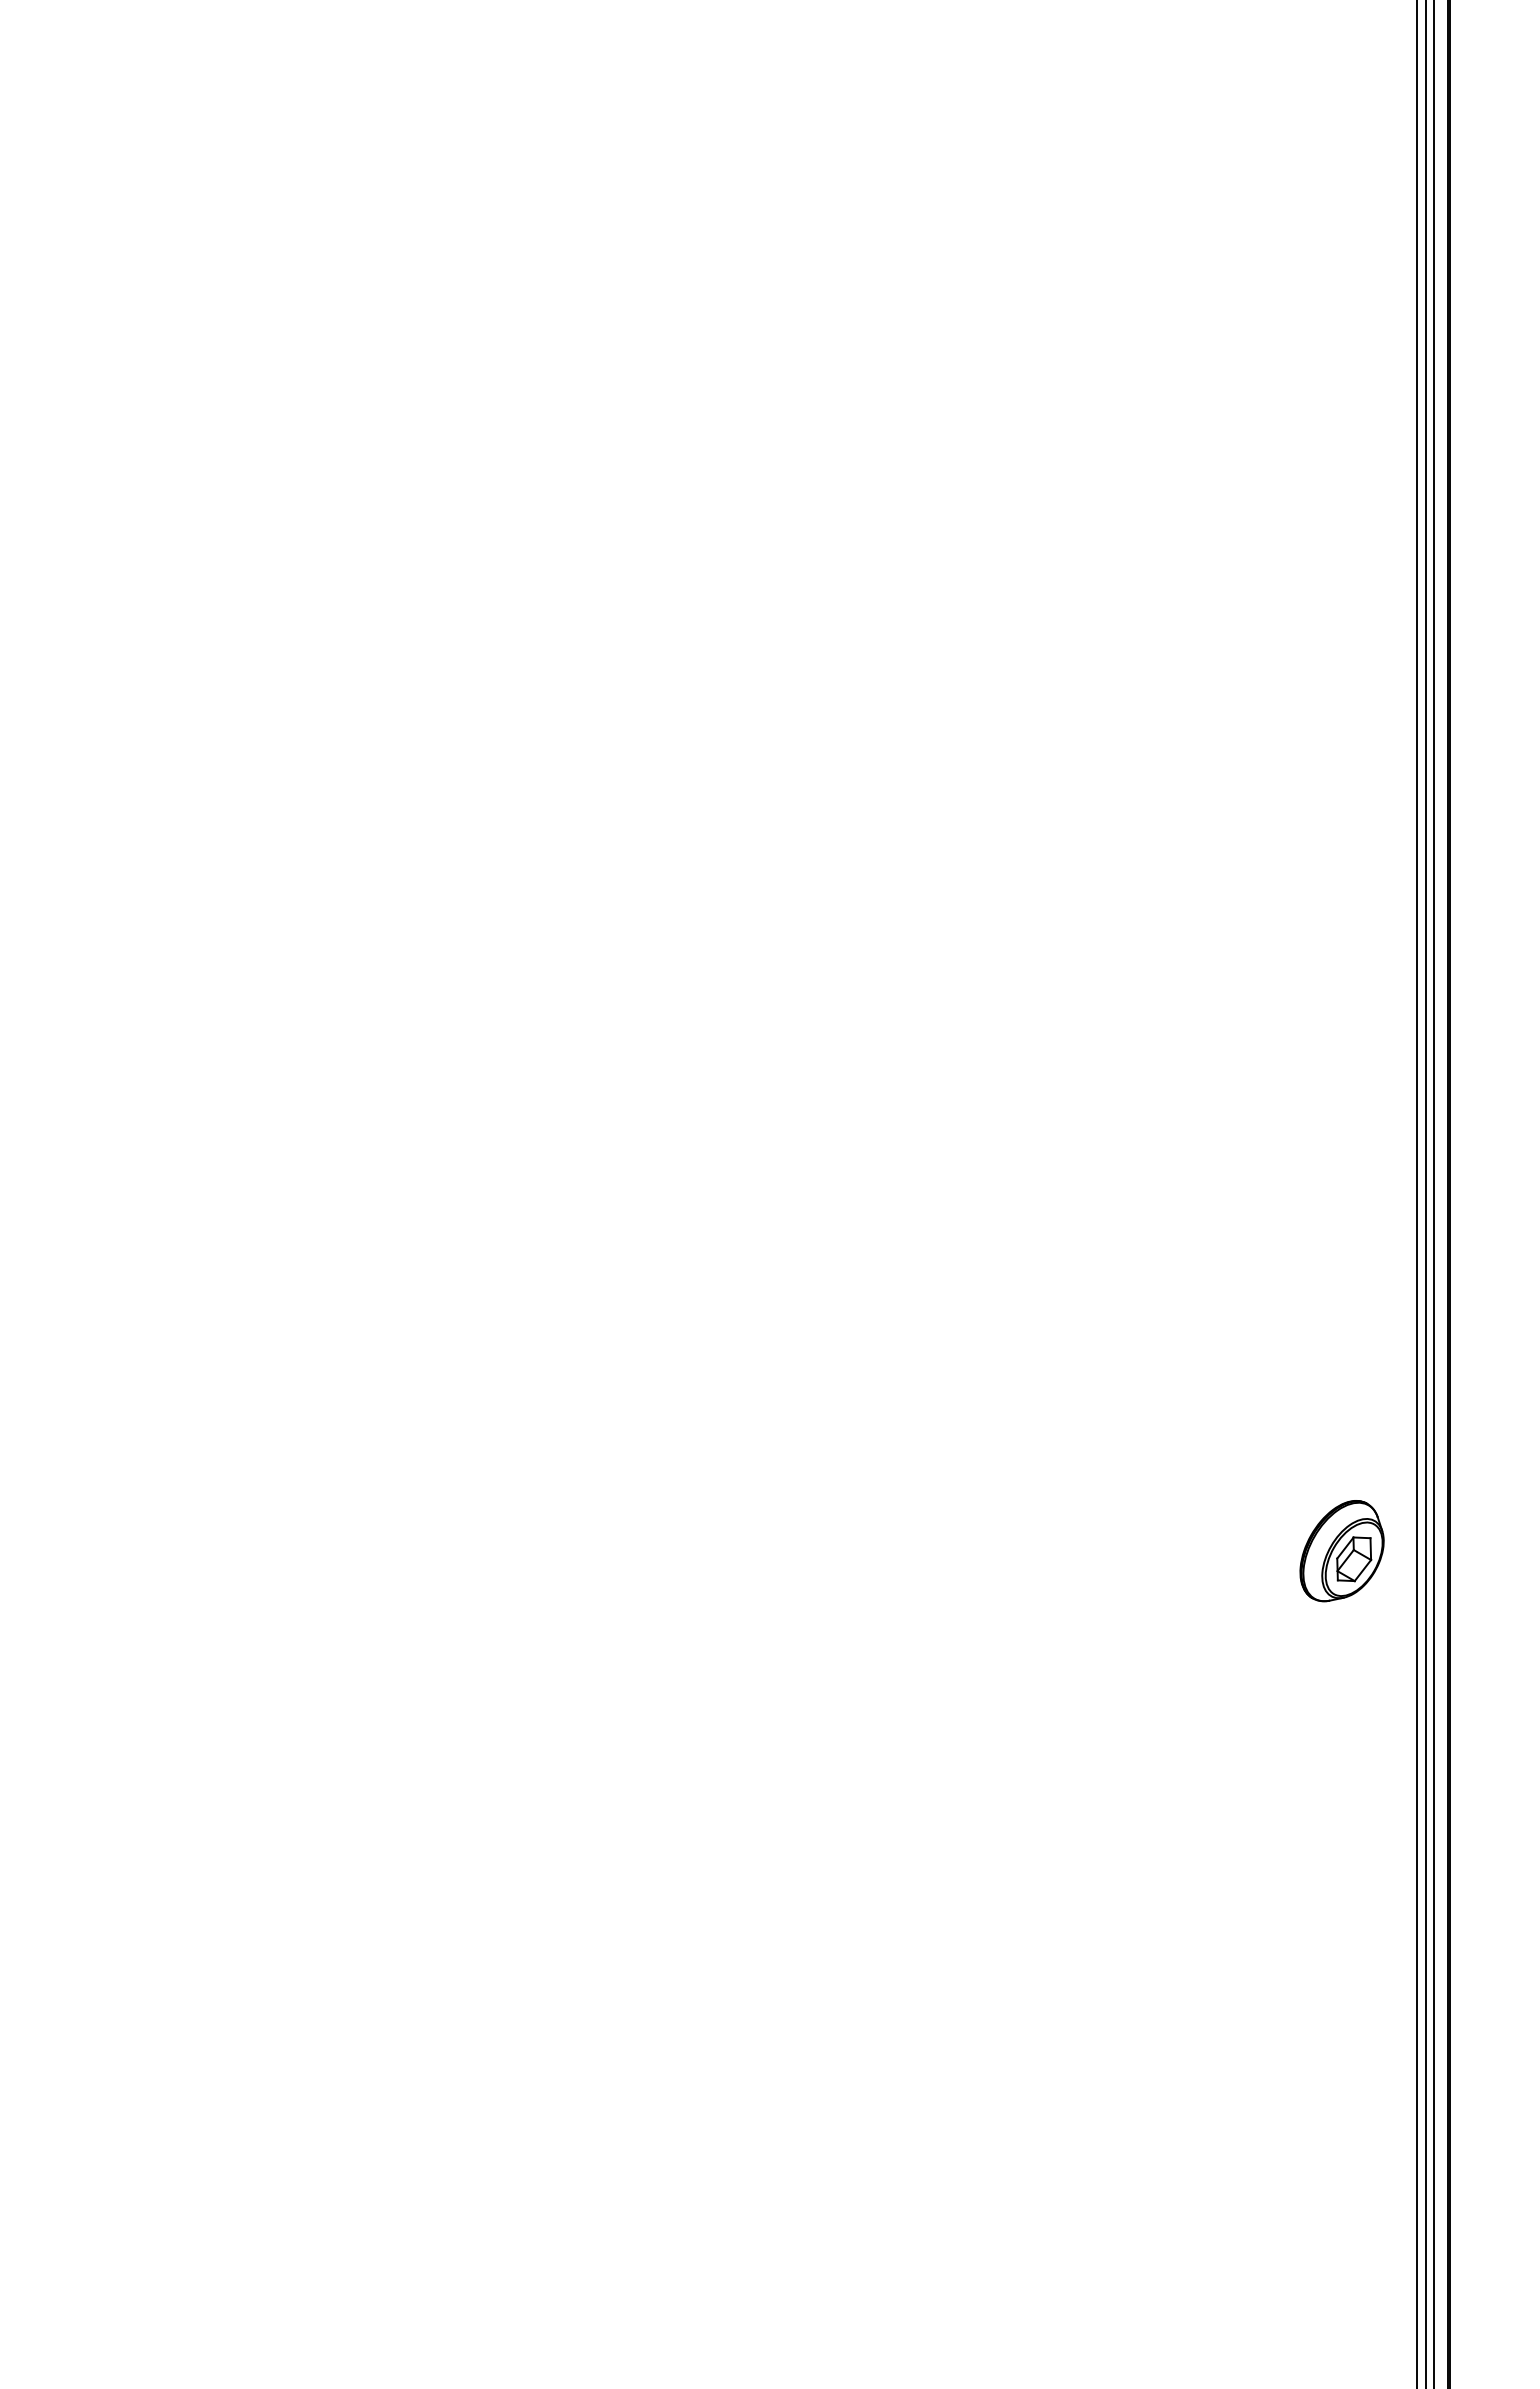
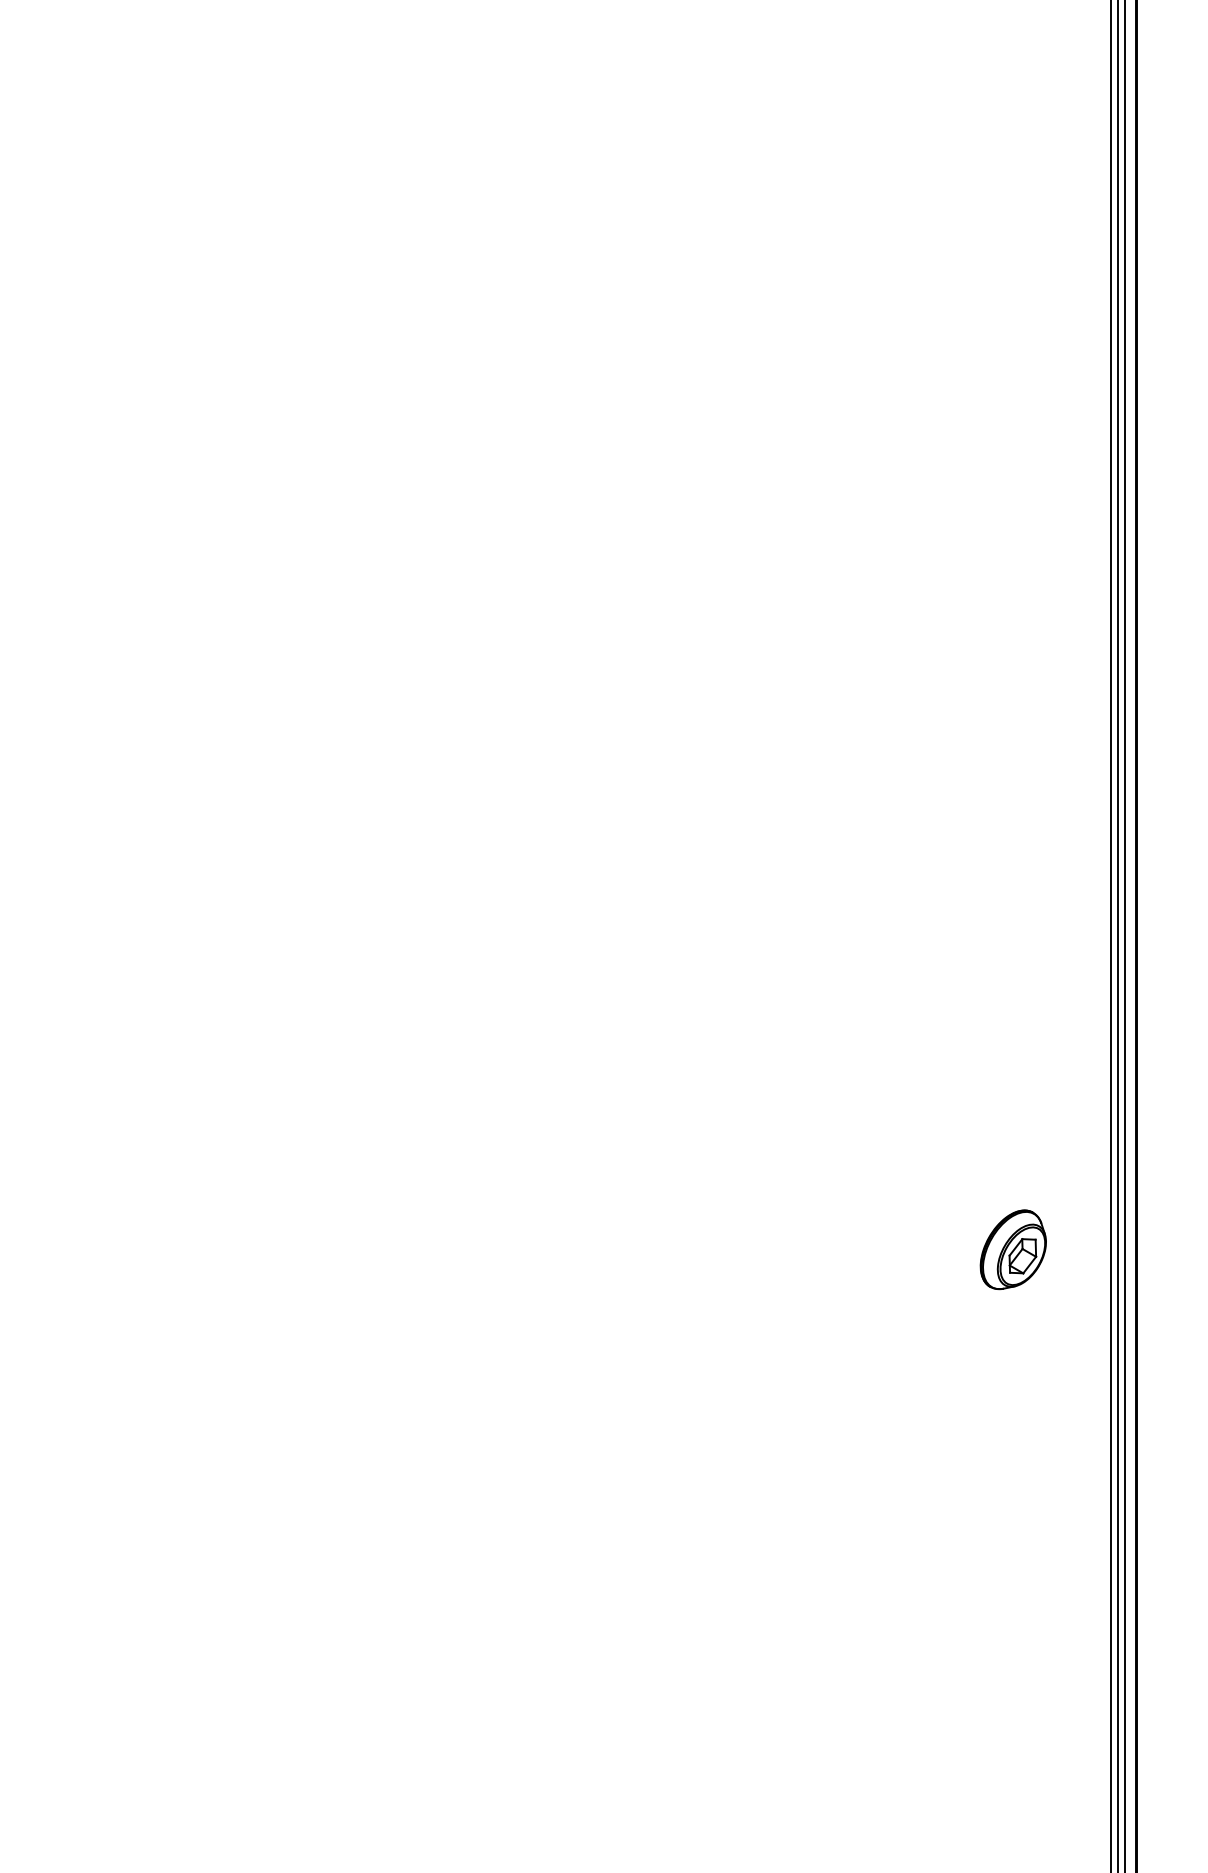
part: (1341, 1551) -> (1012, 1250), moved

